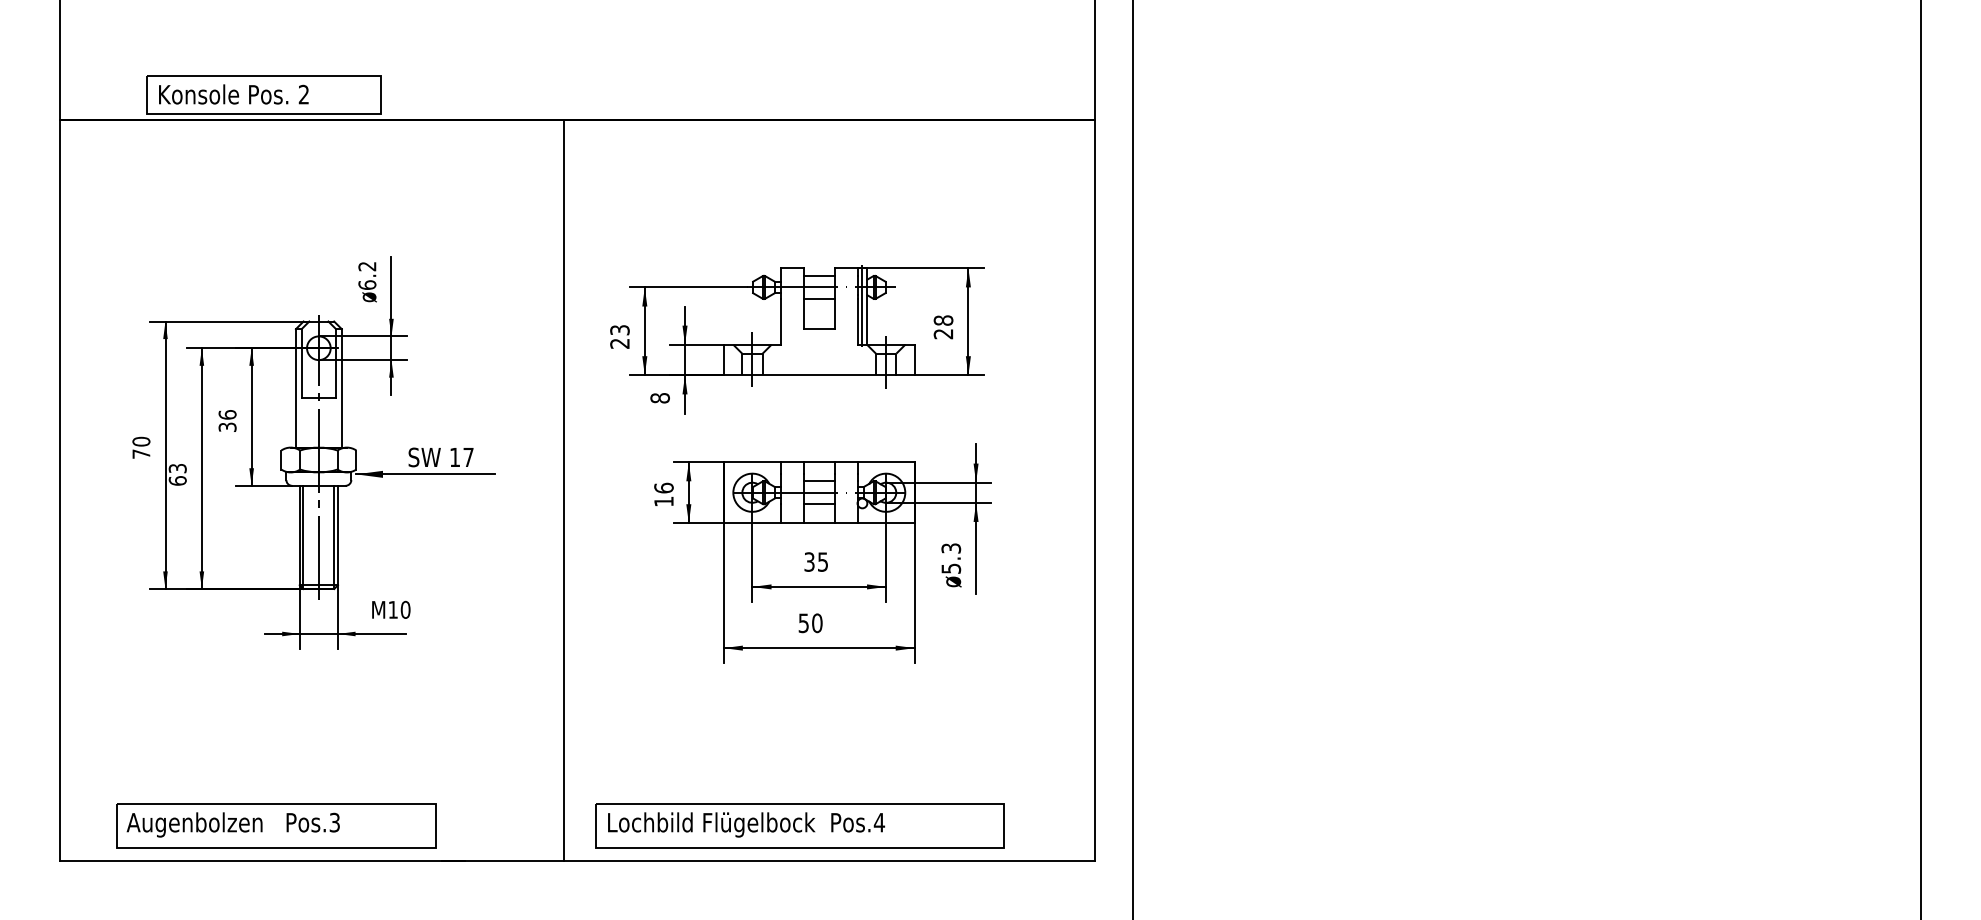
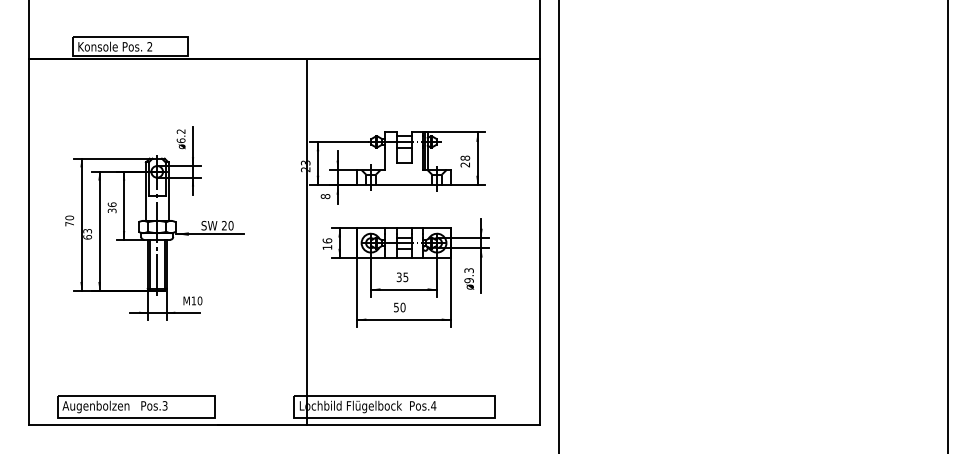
text: (461, 456) -> (227, 225), 17 -> 20
line: (564, 489) -> (307, 241), moved
text: (949, 568) -> (468, 280), 5.3 -> 9.3

